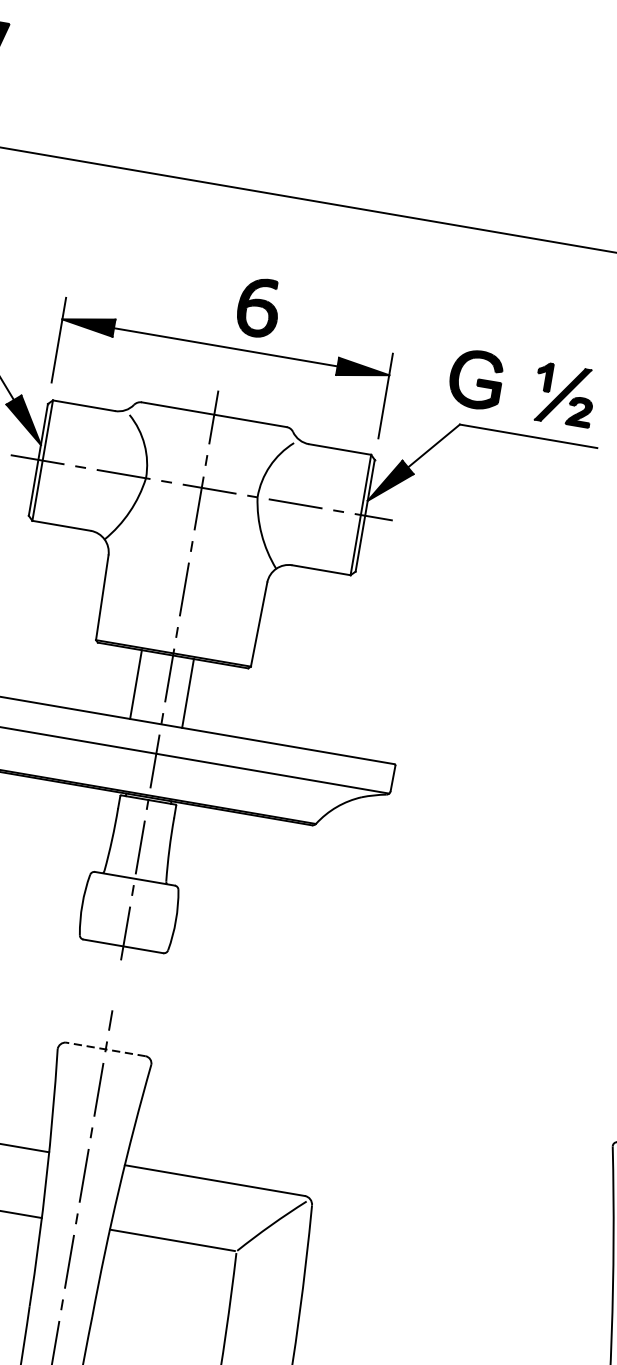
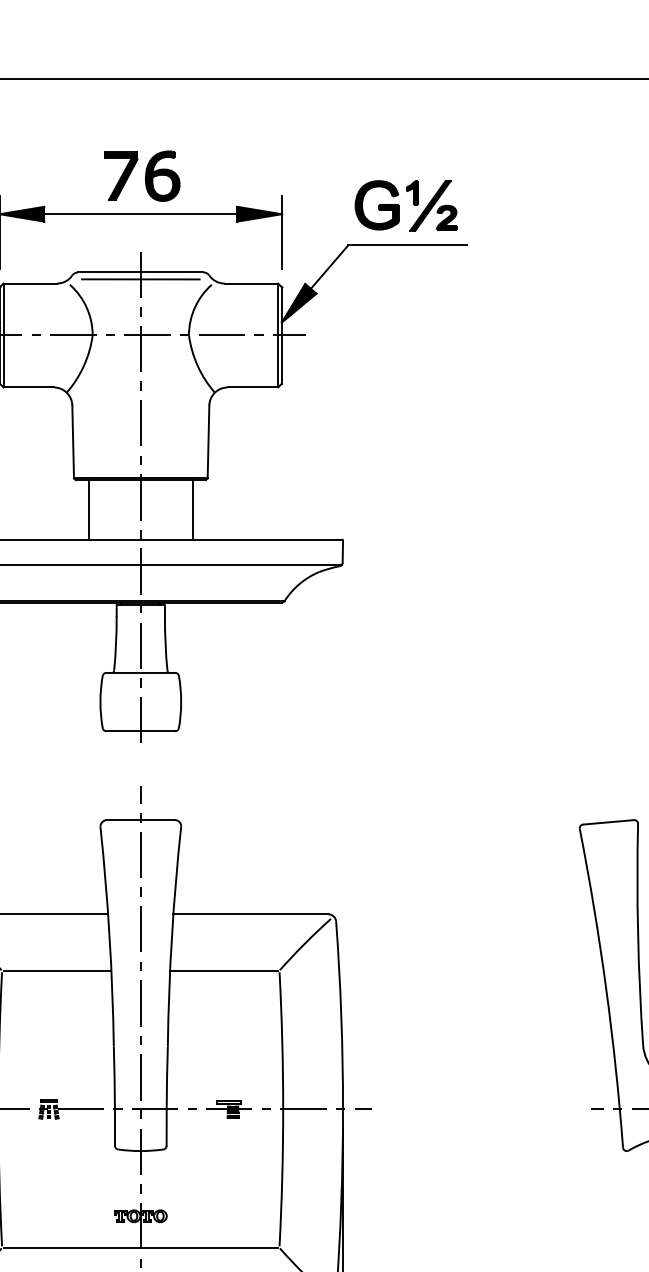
part: (211, 298) -> (121, 175), added
part: (475, 379) -> (376, 205), moved
line: (212, 422) -> (140, 279), added
line: (135, 684) -> (88, 509), moved
line: (187, 692) -> (192, 509), moved
line: (105, 1049) -> (140, 820), dashed -> solid

